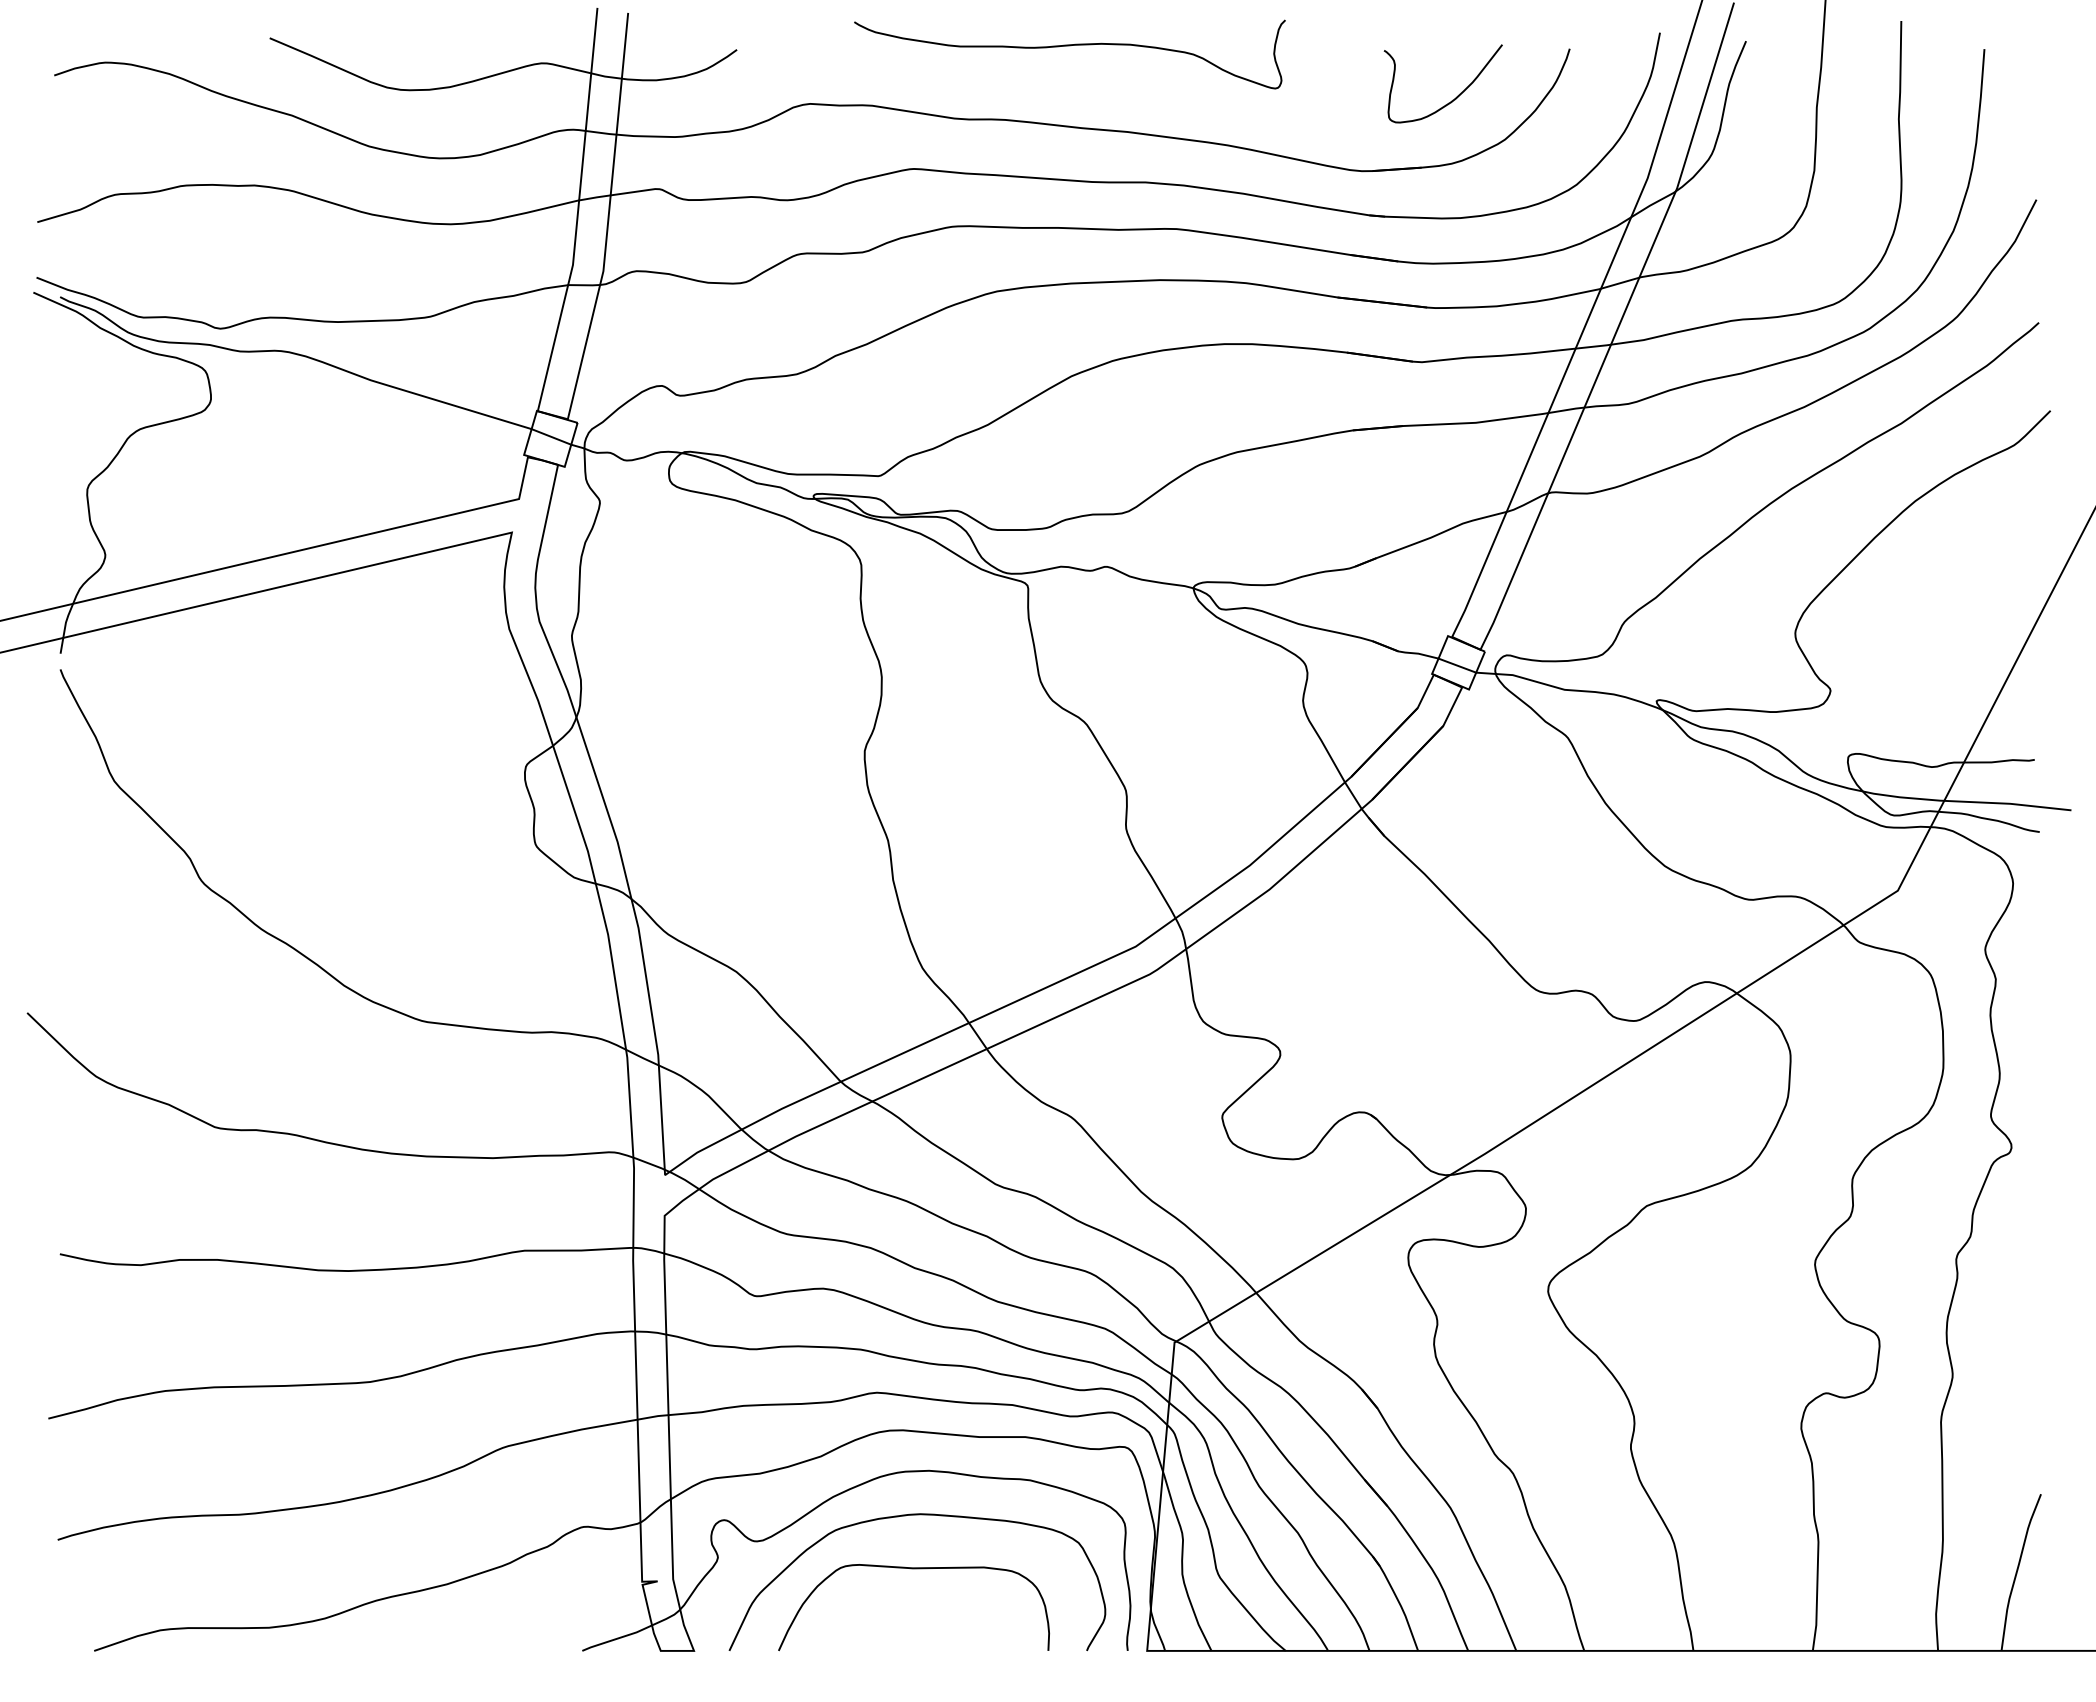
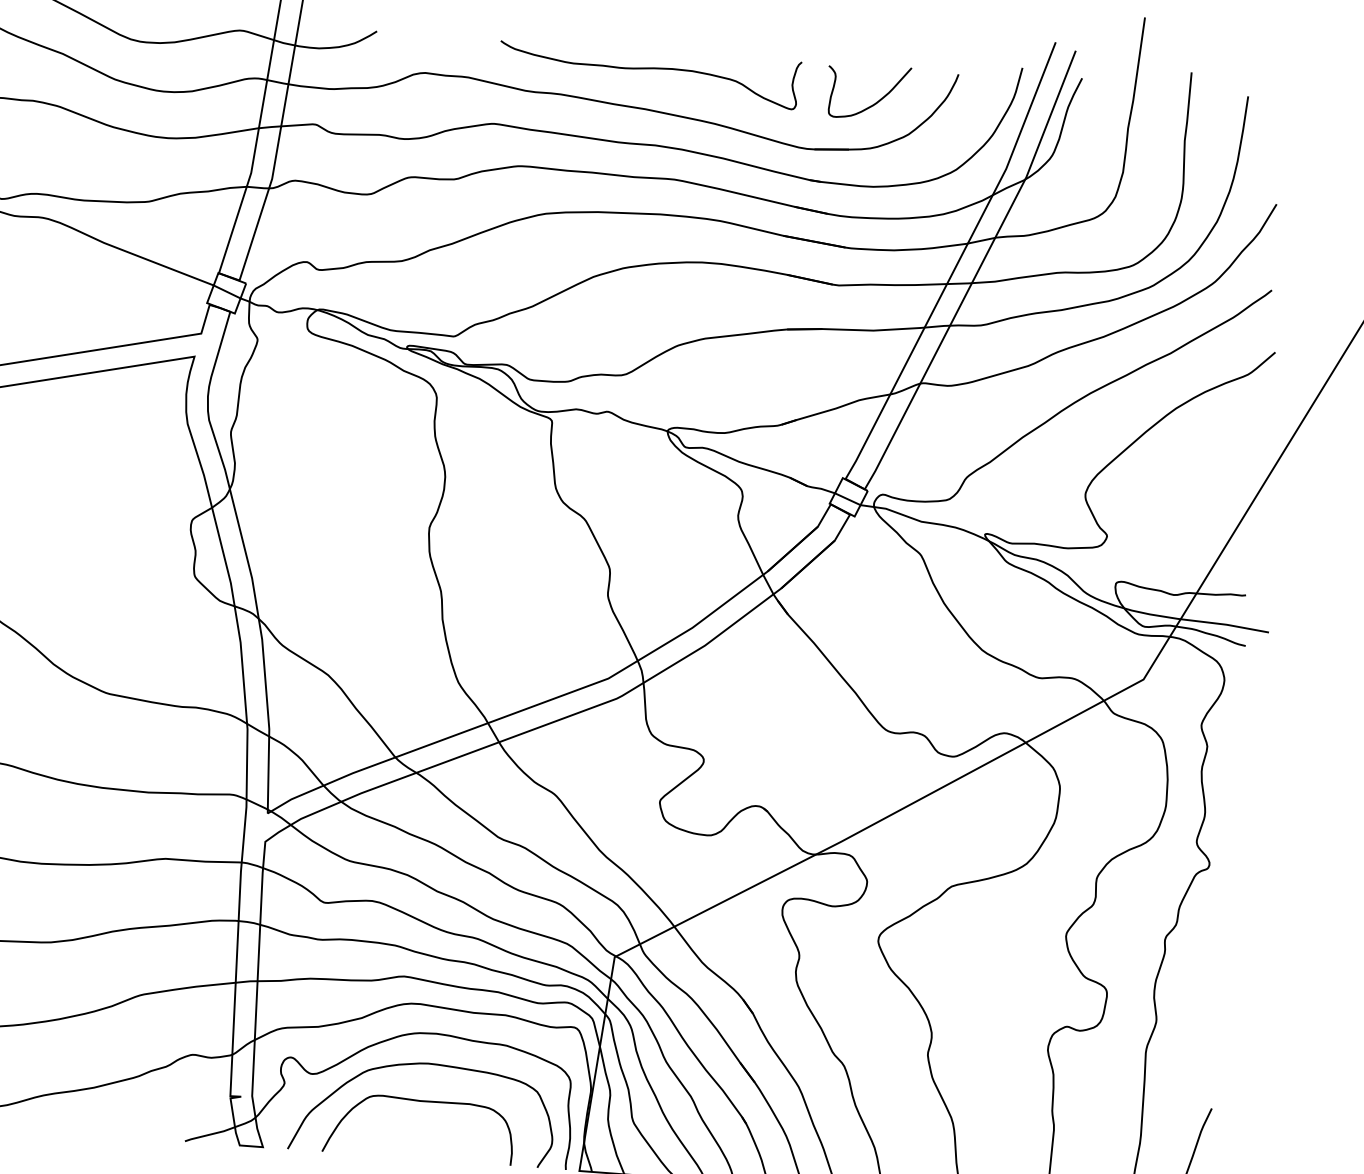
curve: (1069, 46) -> (649, 69), moved

